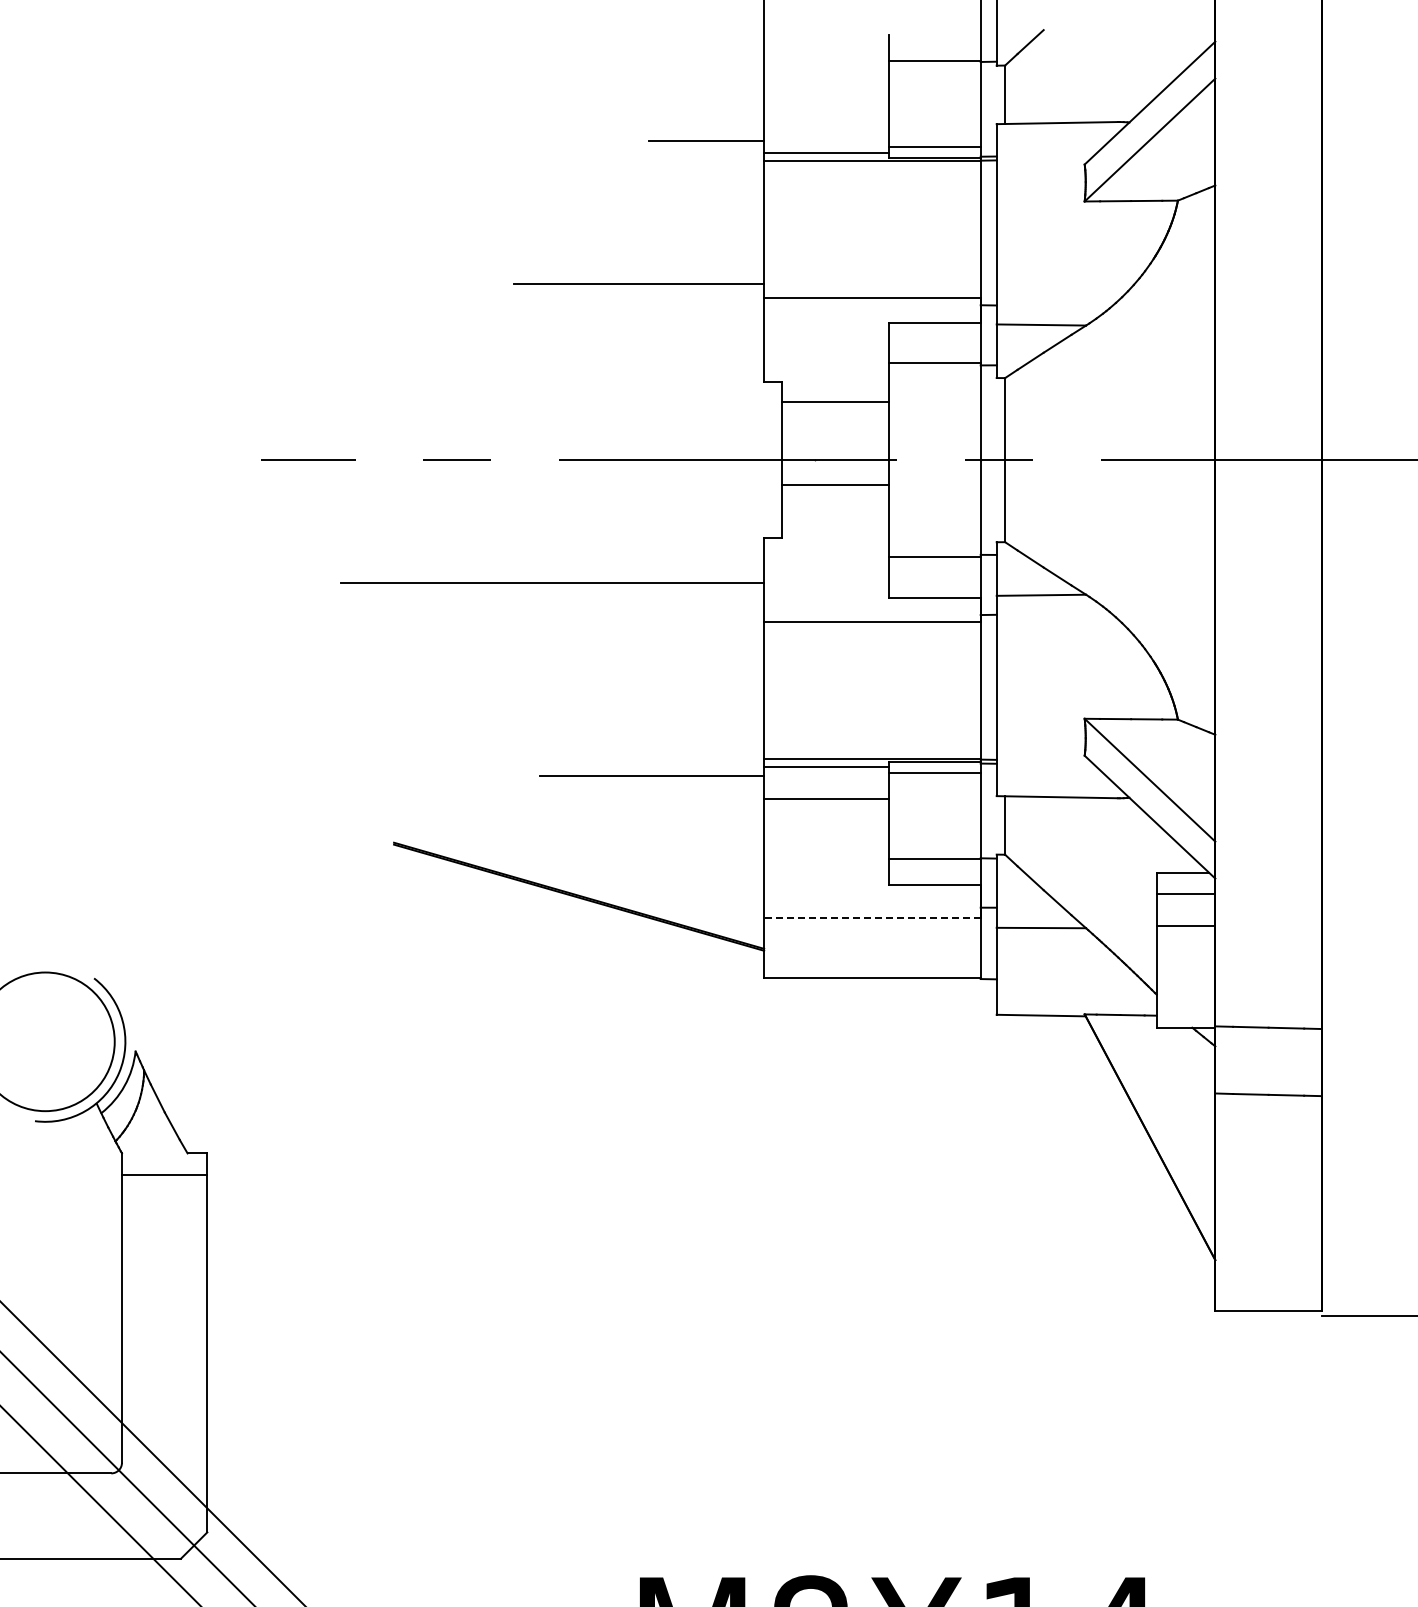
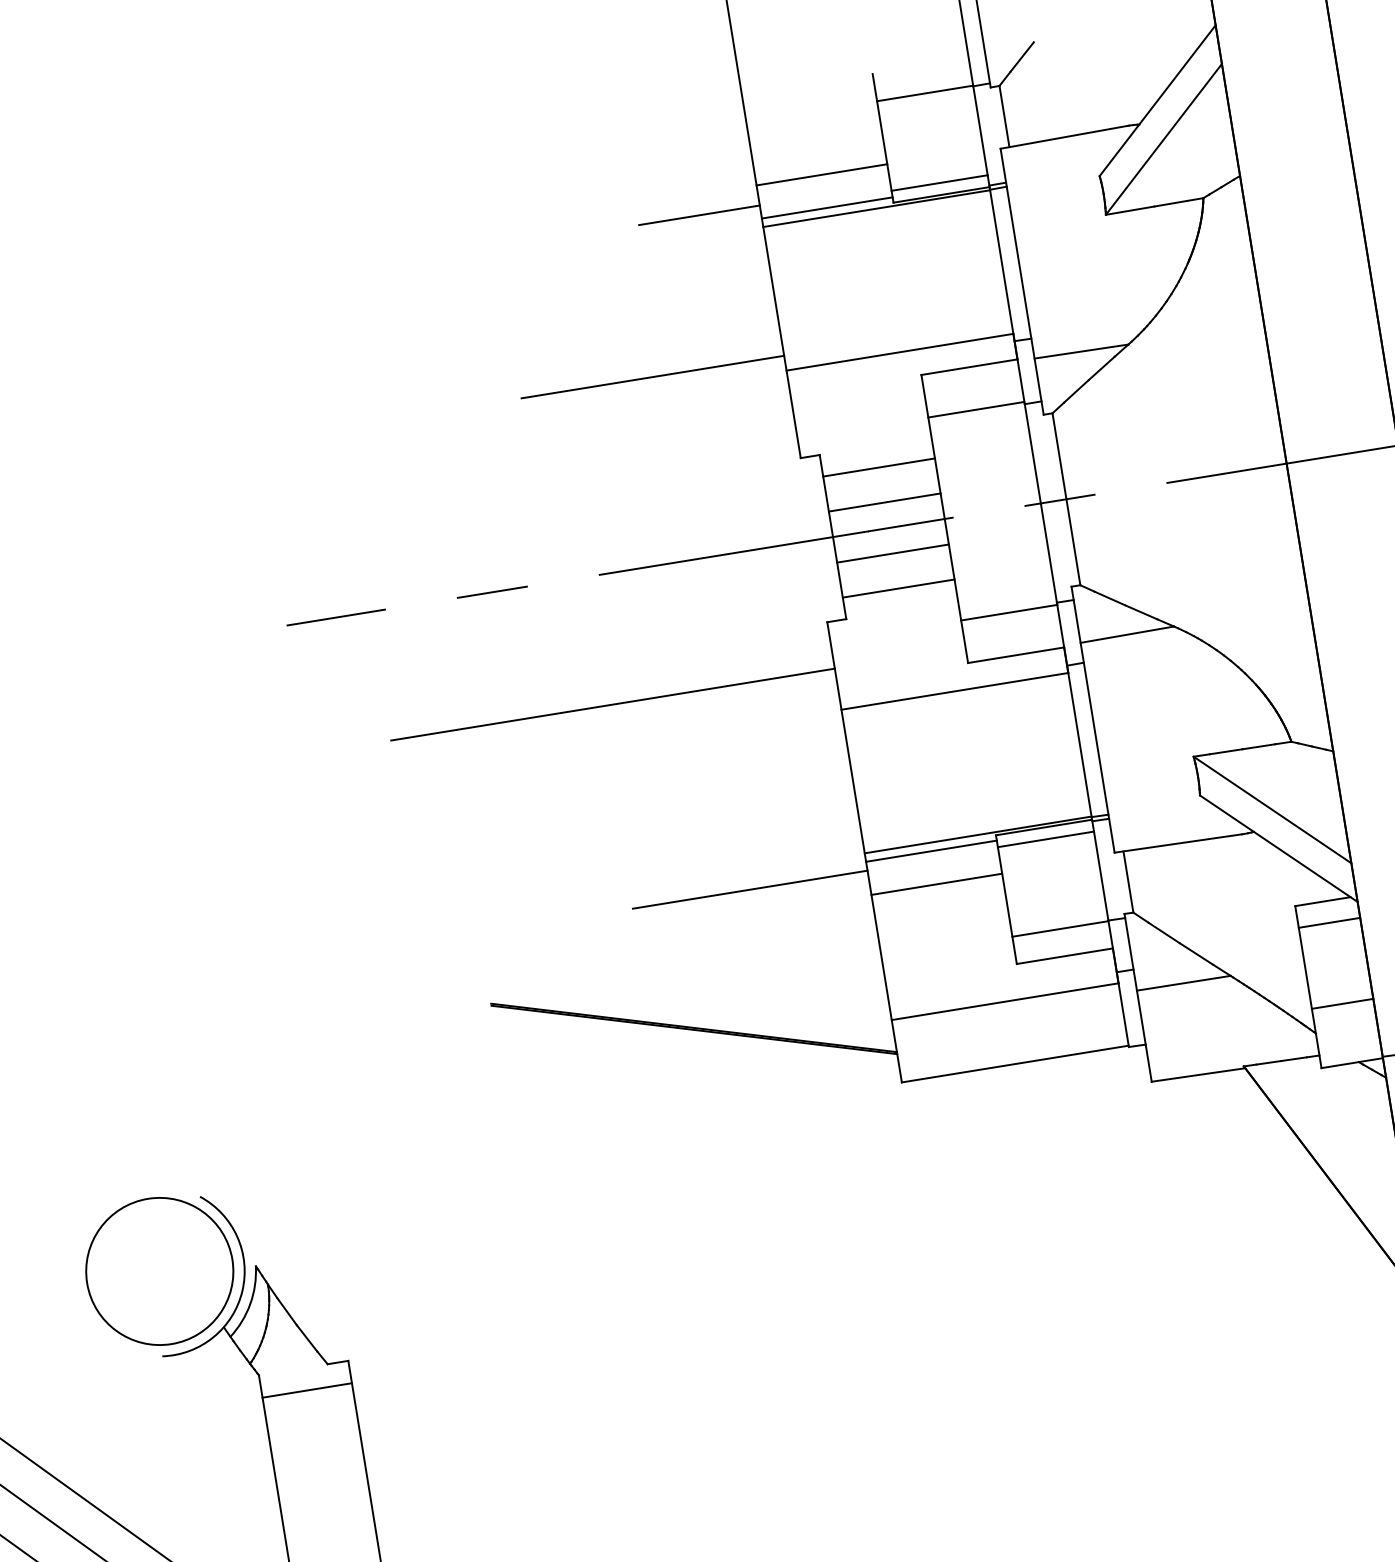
line: (826, 121) -> (821, 174), added
line: (835, 435) -> (884, 502), added
line: (835, 517) -> (898, 588), added
line: (871, 918) -> (1004, 1002), dashed -> solid
line: (1185, 926) -> (1342, 1004), moved

